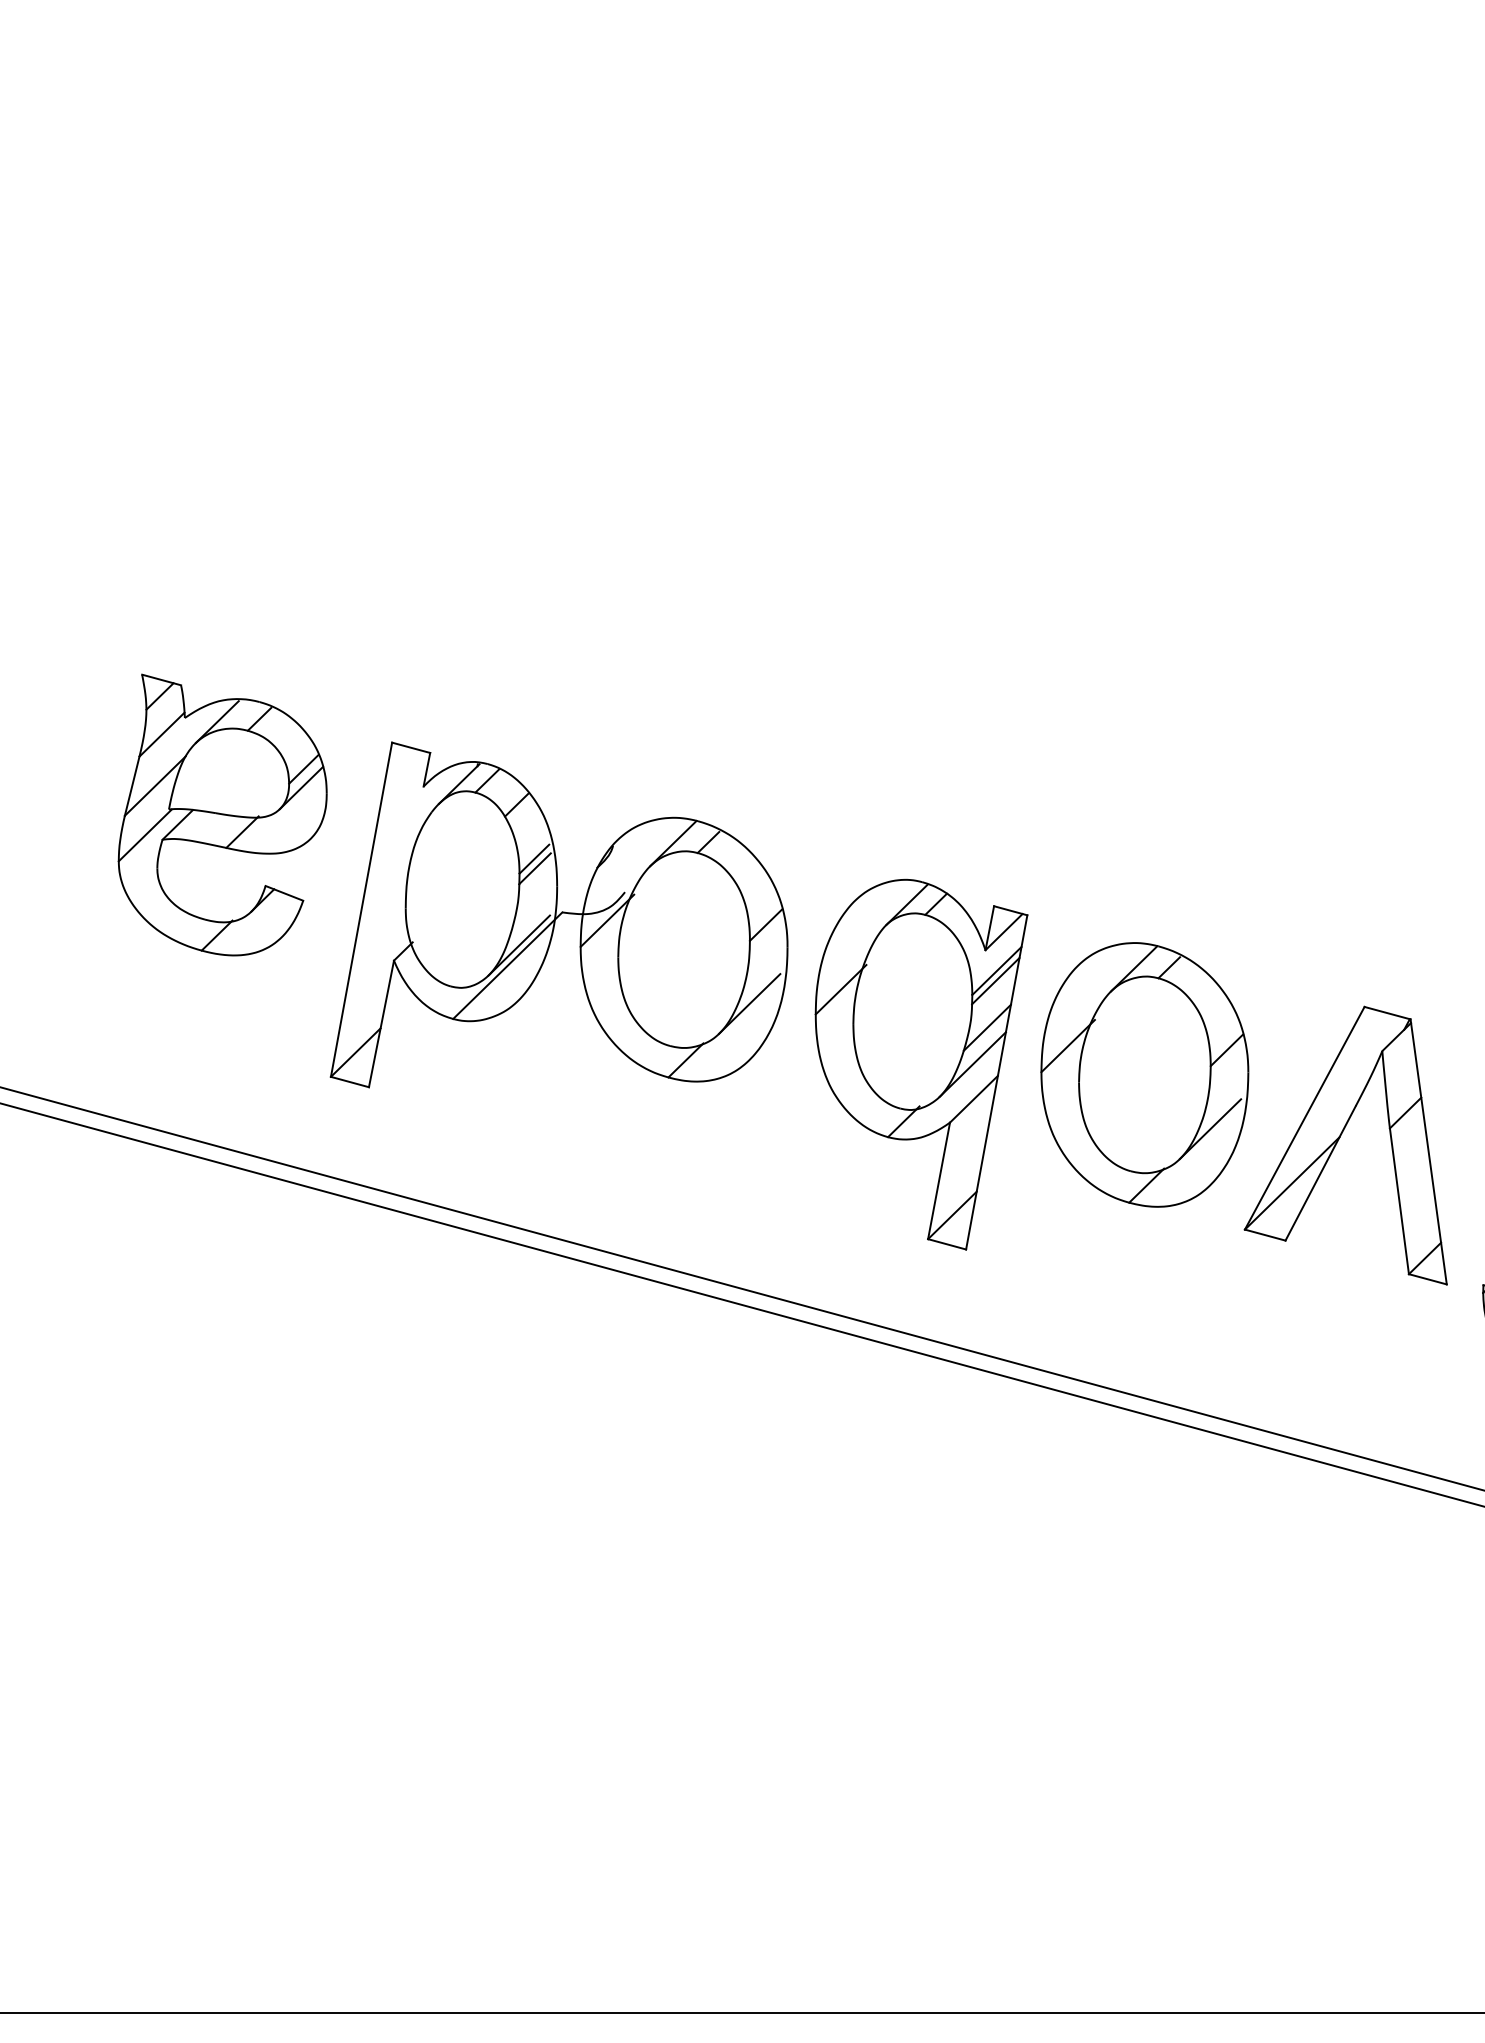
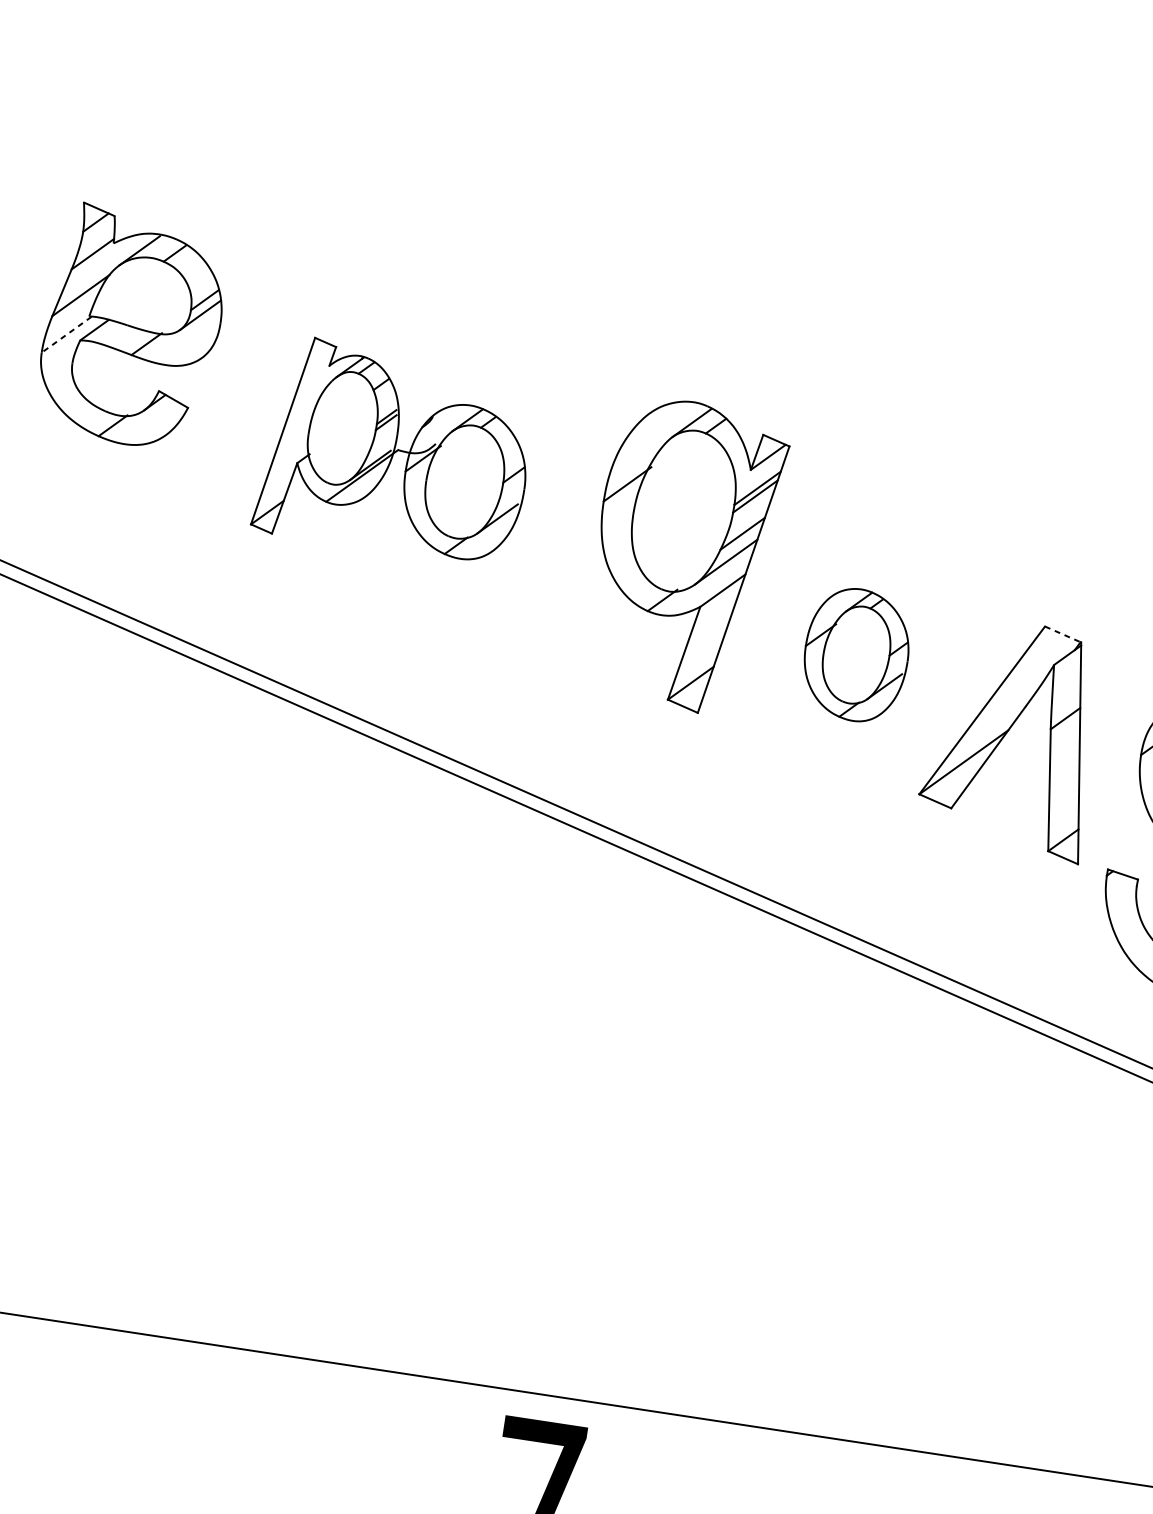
line: (145, 835) -> (66, 334), solid -> dashed
part: (558, 914) -> (395, 450), size x0.7
line: (1387, 1013) -> (1063, 634), solid -> dashed
part: (921, 1064) -> (684, 555), moved
part: (1144, 1074) -> (856, 654), size x0.6

